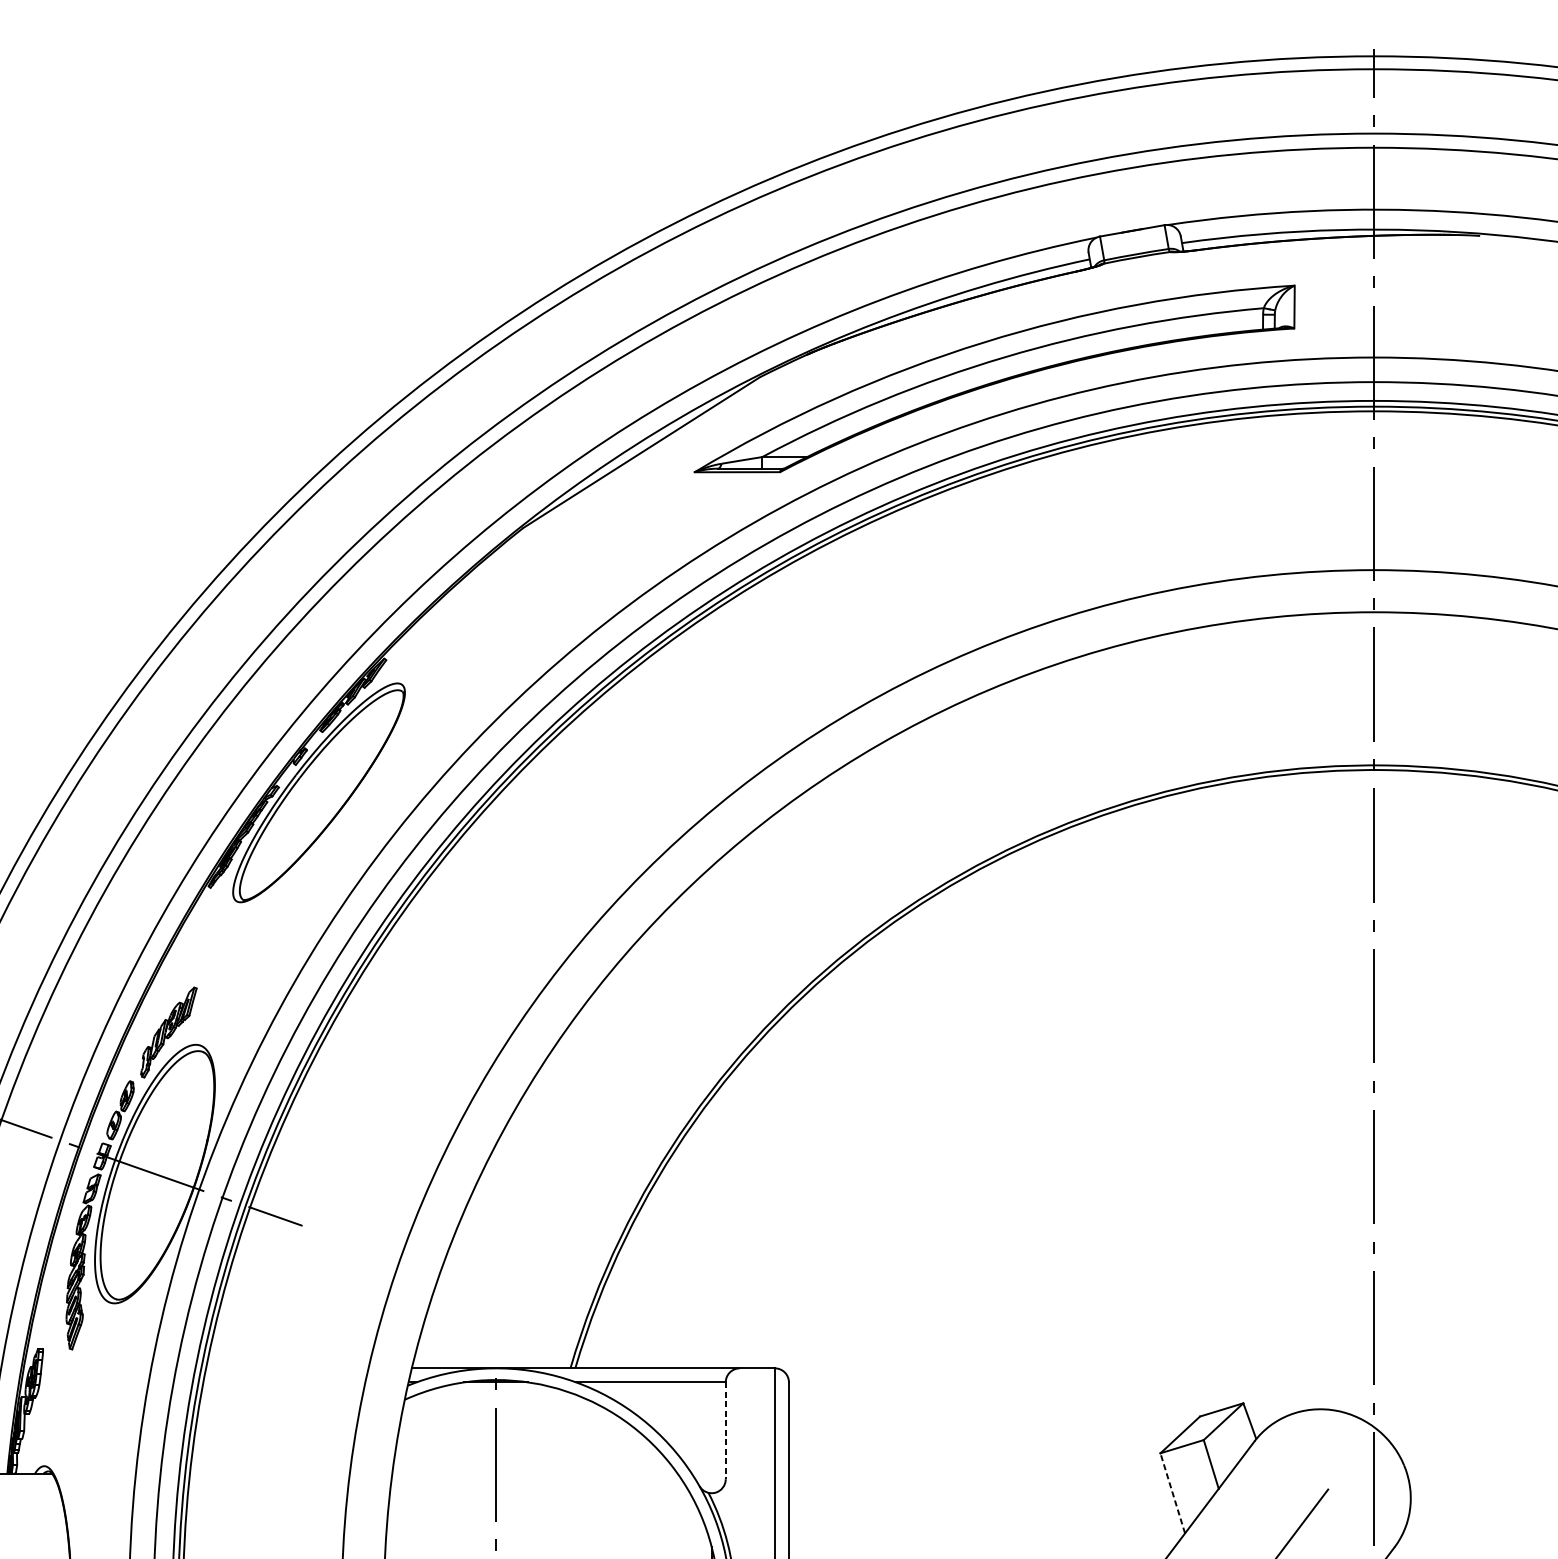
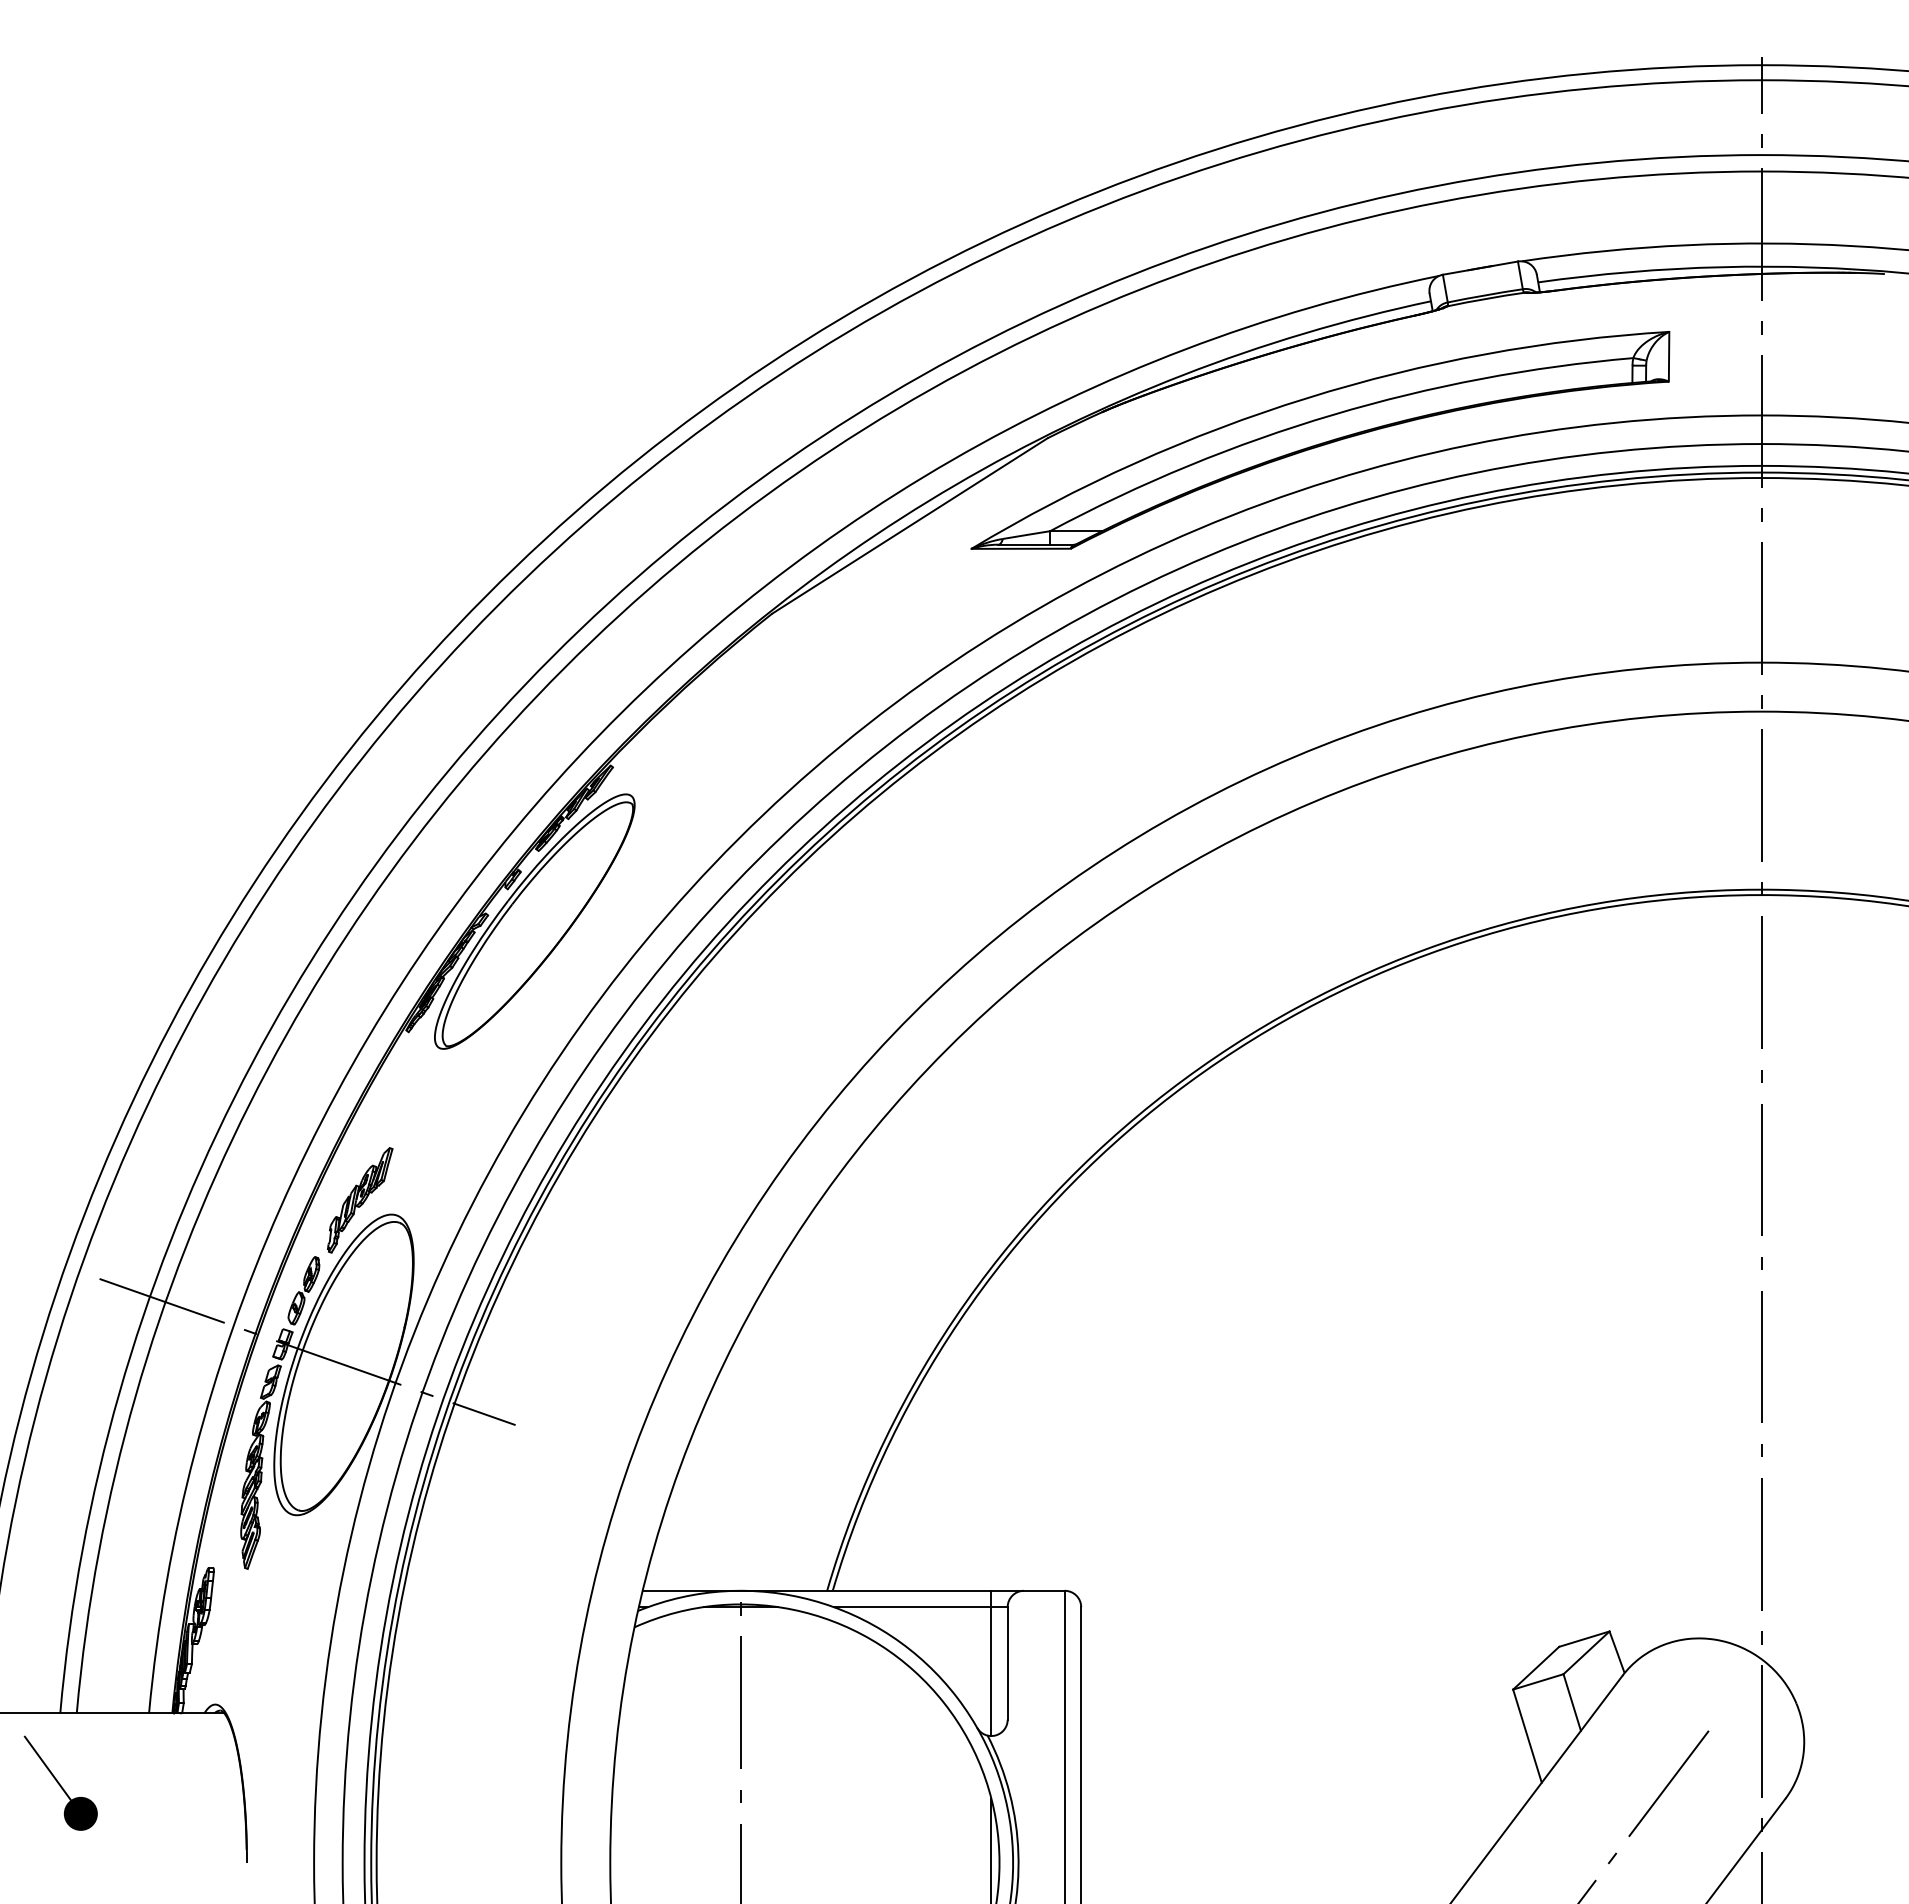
line: (711, 1430) -> (991, 1663), added
line: (725, 1430) -> (1007, 1663), dashed -> solid
line: (1172, 1493) -> (1527, 1736), dashed -> solid

